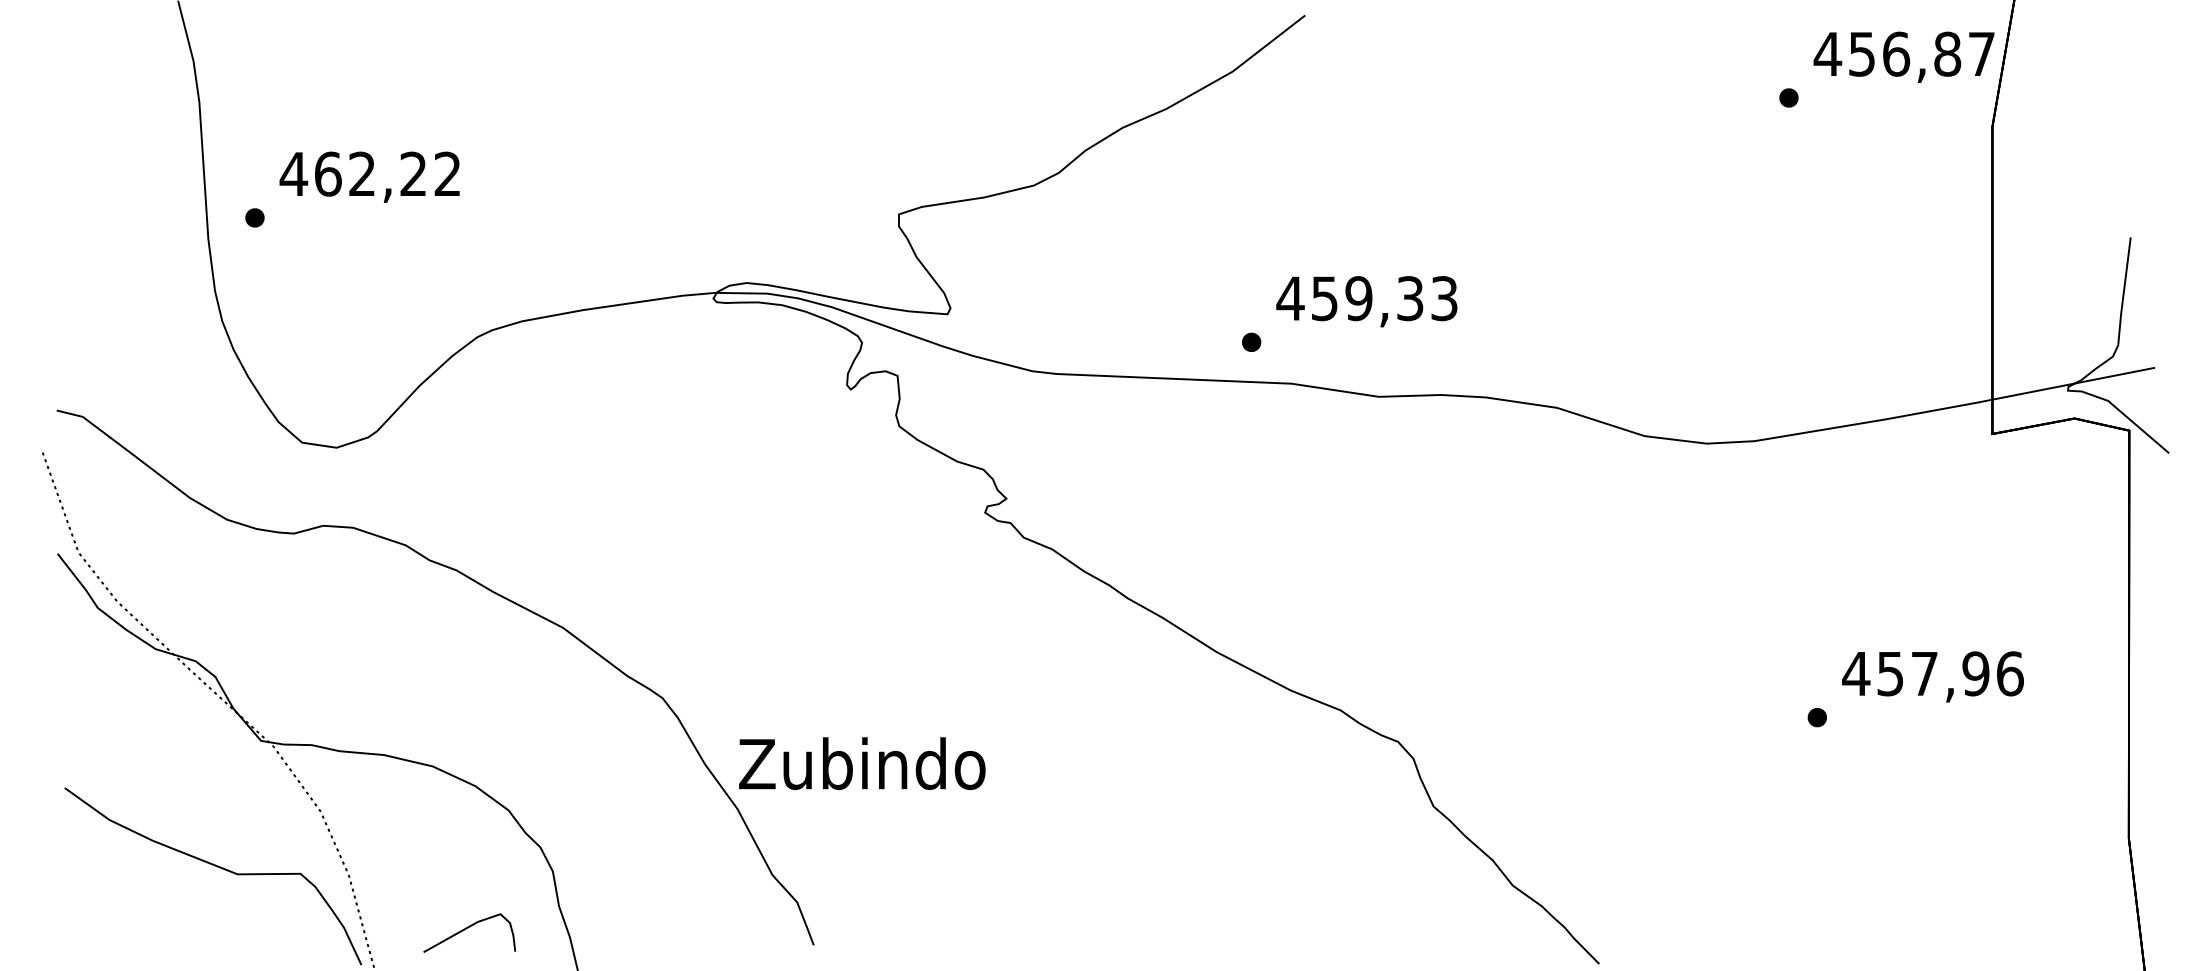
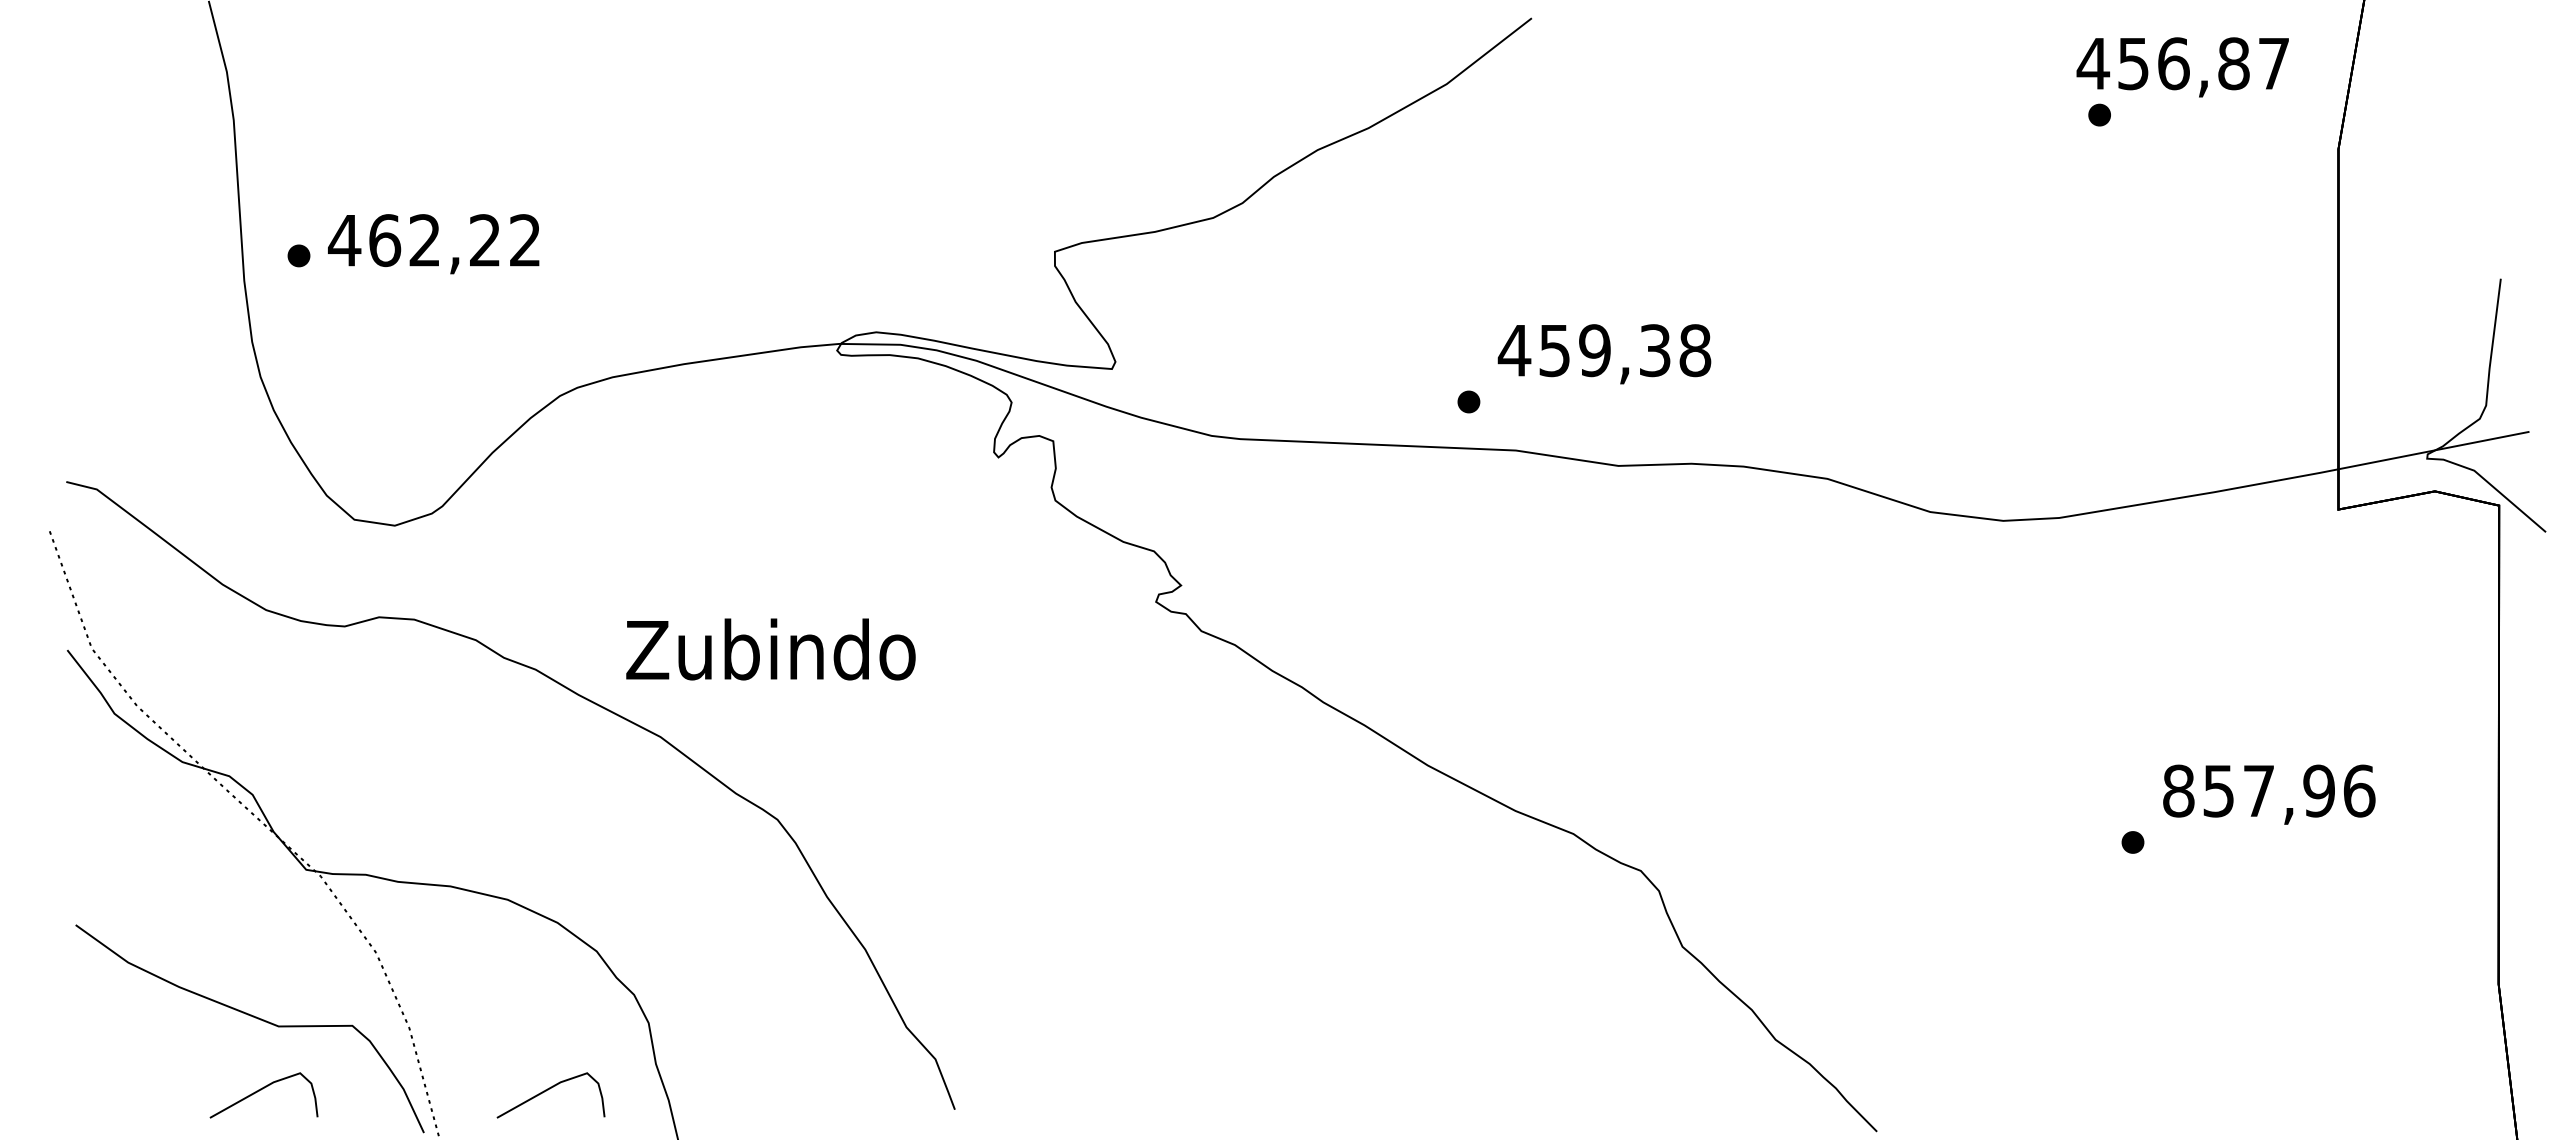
text: (1903, 57) -> (2182, 67), moved
text: (369, 177) -> (433, 244), moved
text: (1444, 298) -> (1695, 350), 459,33 -> 459,38
text: (1856, 673) -> (2178, 790), 457,96 -> 857,96
text: (861, 763) -> (770, 649), moved
curve: (223, 928) -> (261, 1090), added

